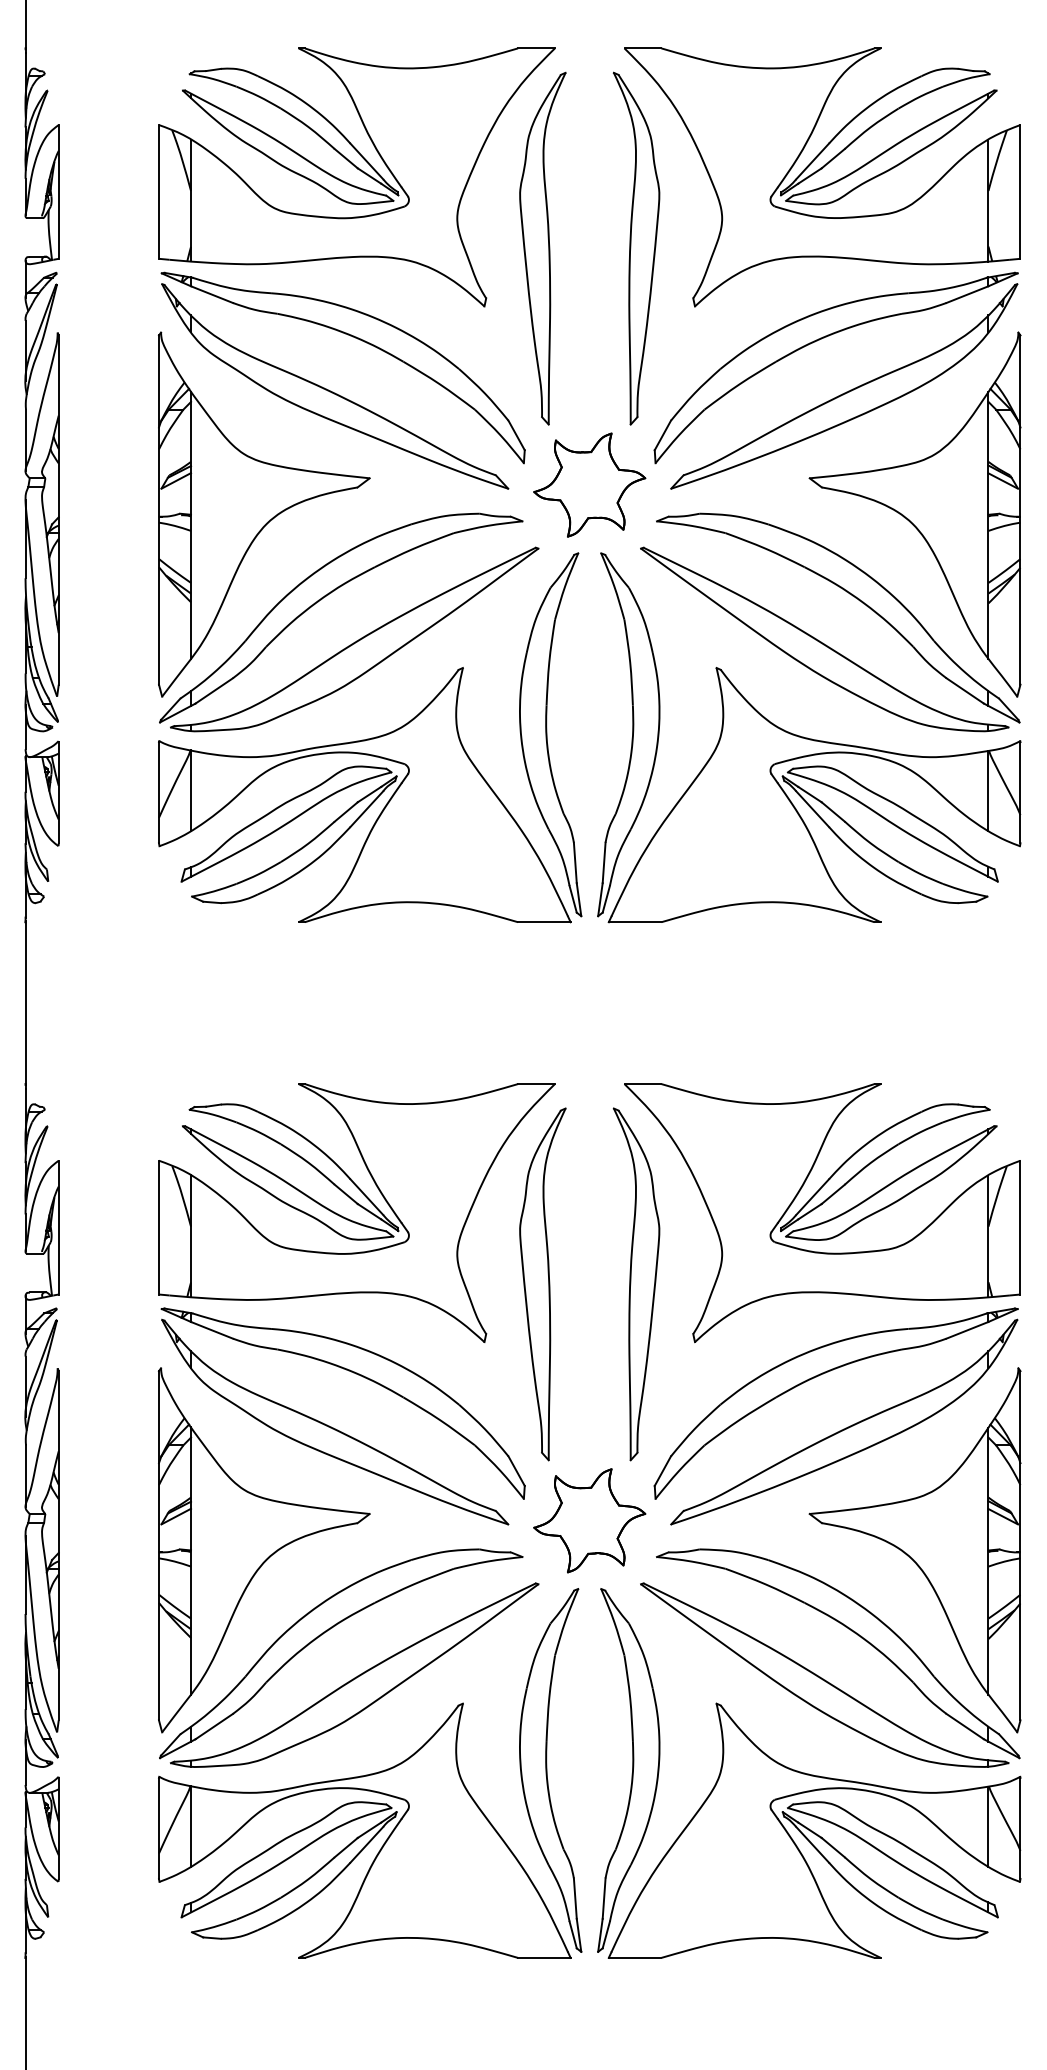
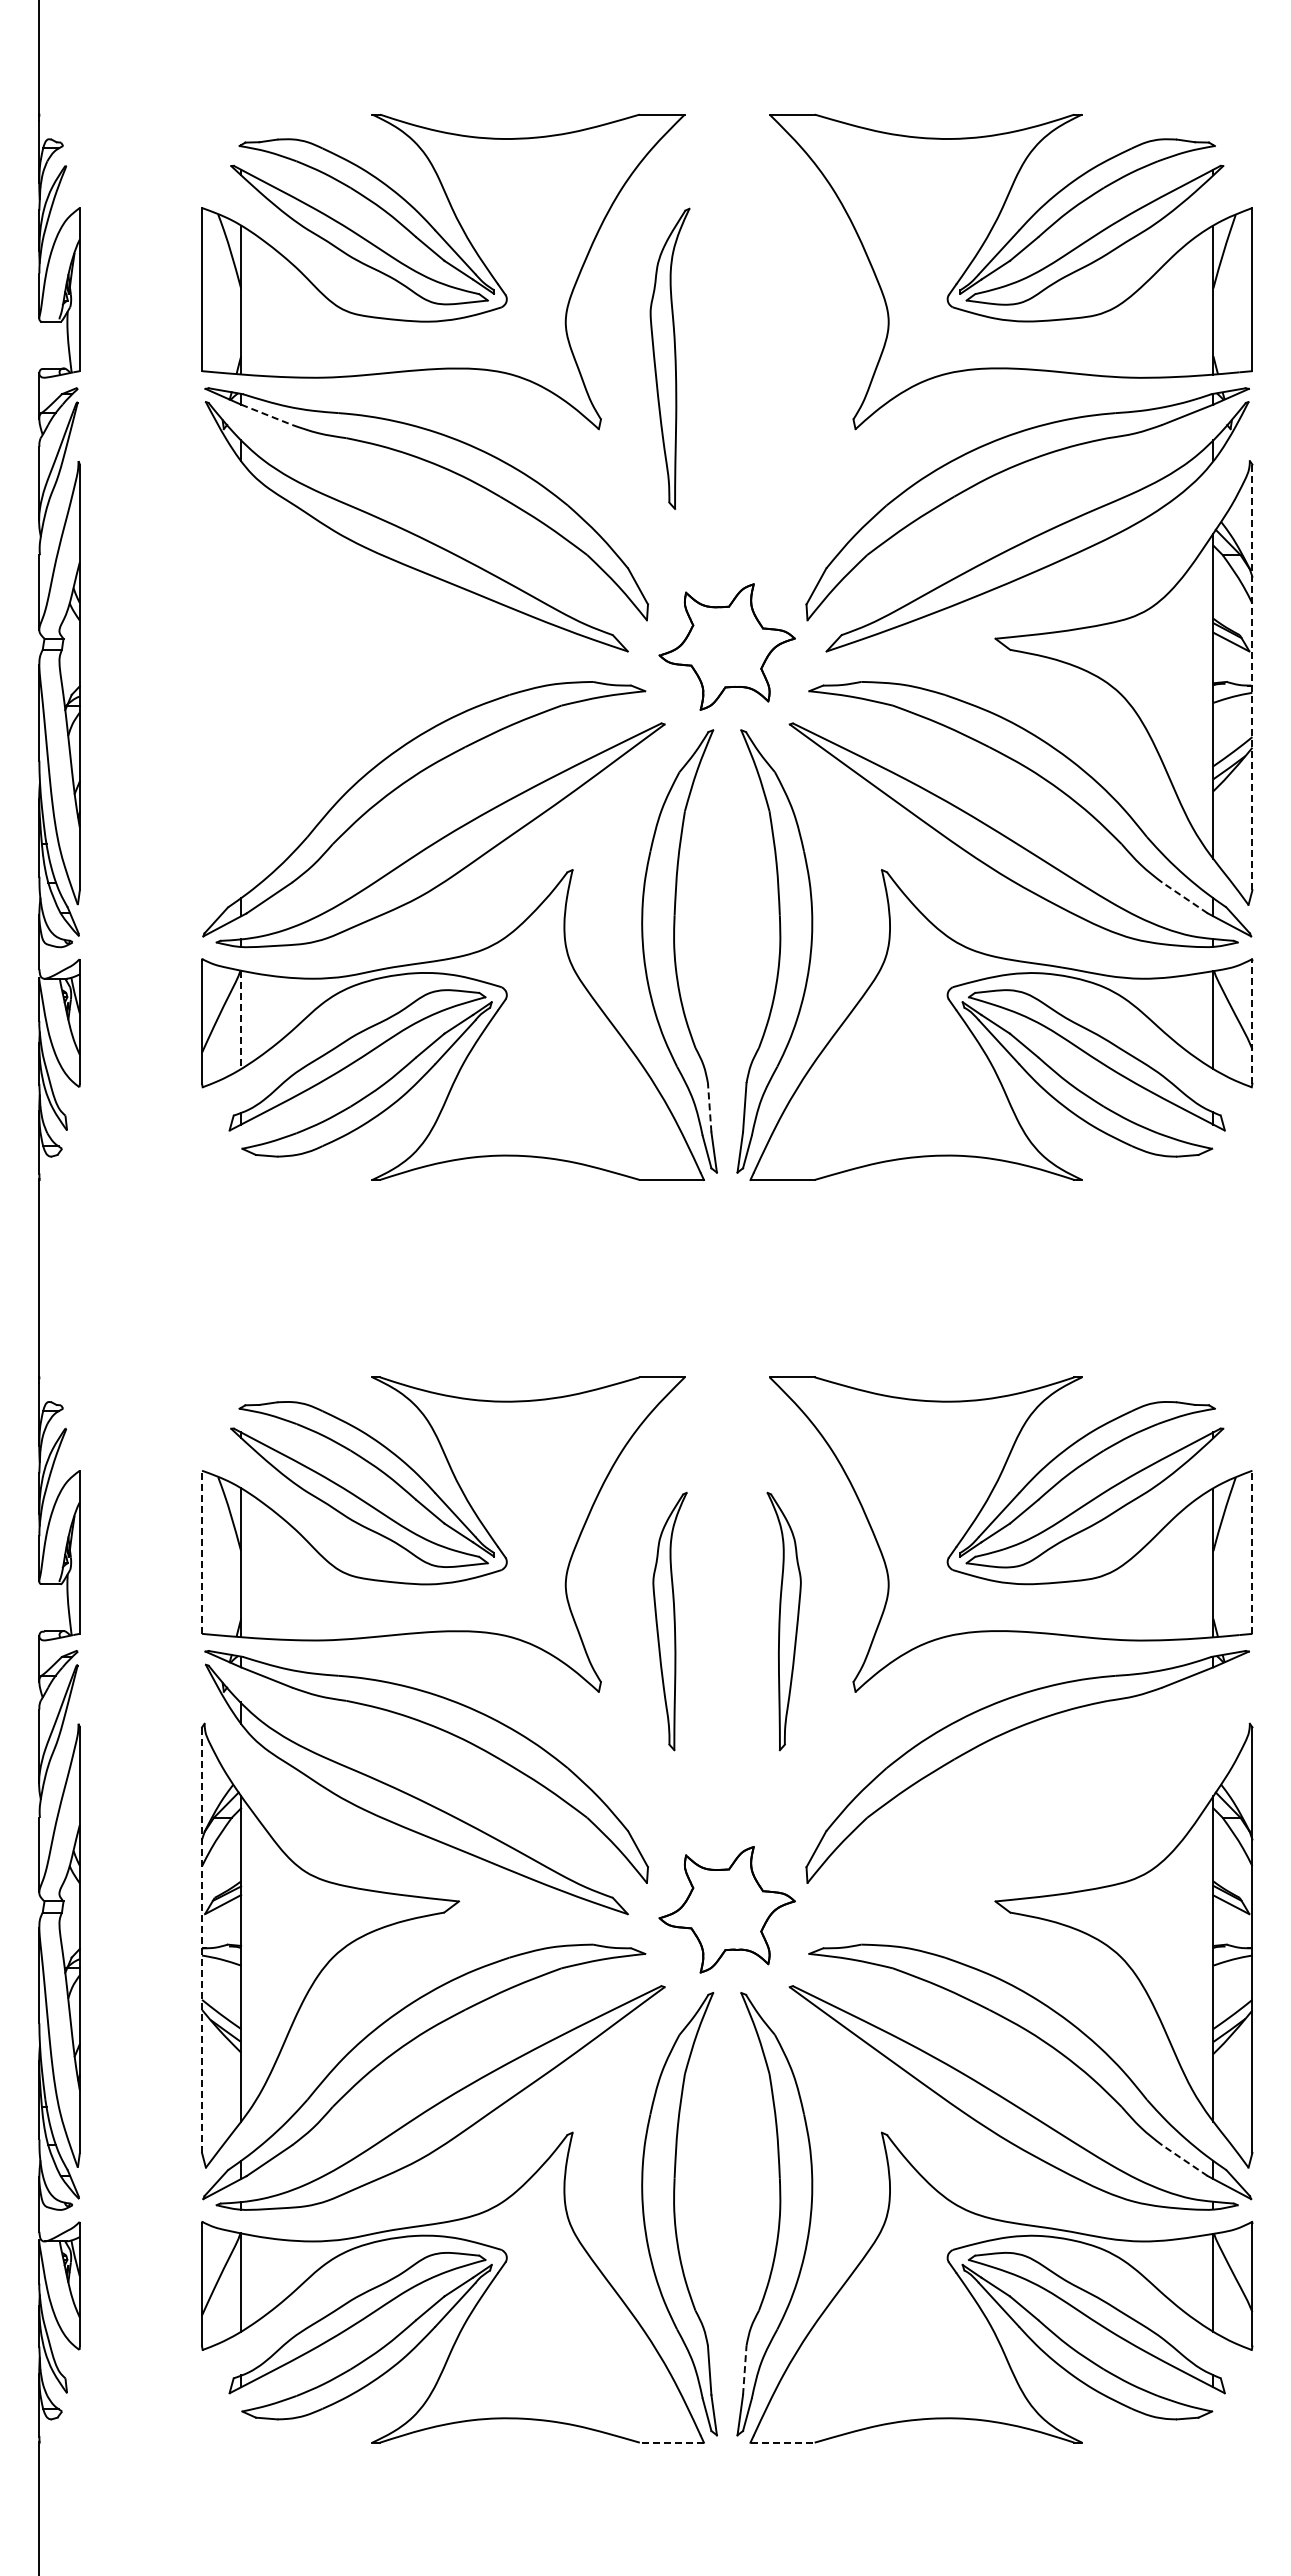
part: (542, 248) -> (669, 358), size x0.7
part: (635, 248) -> (783, 358), removed
line: (212, 295) -> (267, 415), solid -> dashed
line: (1020, 510) -> (1252, 677), solid -> dashed
part: (264, 514) -> (330, 682), removed
line: (964, 690) -> (1184, 897), solid -> dashed
line: (191, 791) -> (241, 1020), solid -> dashed
line: (1020, 793) -> (1252, 1022), solid -> dashed
line: (575, 862) -> (709, 1107), solid -> dashed
line: (159, 1227) -> (202, 1552), solid -> dashed
line: (1020, 1227) -> (1252, 1552), solid -> dashed
part: (542, 1284) -> (669, 1621), size x0.6
part: (635, 1284) -> (783, 1621), size x0.6
part: (847, 1427) -> (1041, 1795), removed
line: (159, 1546) -> (202, 1940), solid -> dashed
line: (964, 1726) -> (1184, 2160), solid -> dashed
line: (603, 1898) -> (744, 2370), solid -> dashed
line: (544, 1957) -> (671, 2442), solid -> dashed
line: (635, 1957) -> (783, 2442), solid -> dashed

